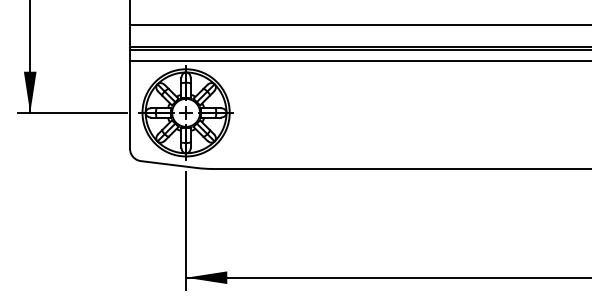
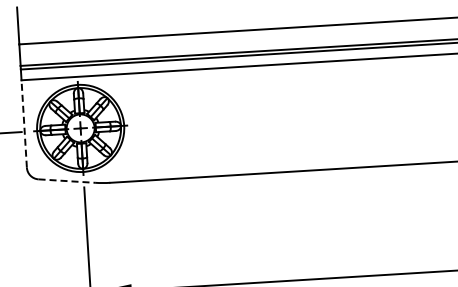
line: (130, 104) -> (24, 123), solid -> dashed
line: (169, 164) -> (67, 180), solid -> dashed

